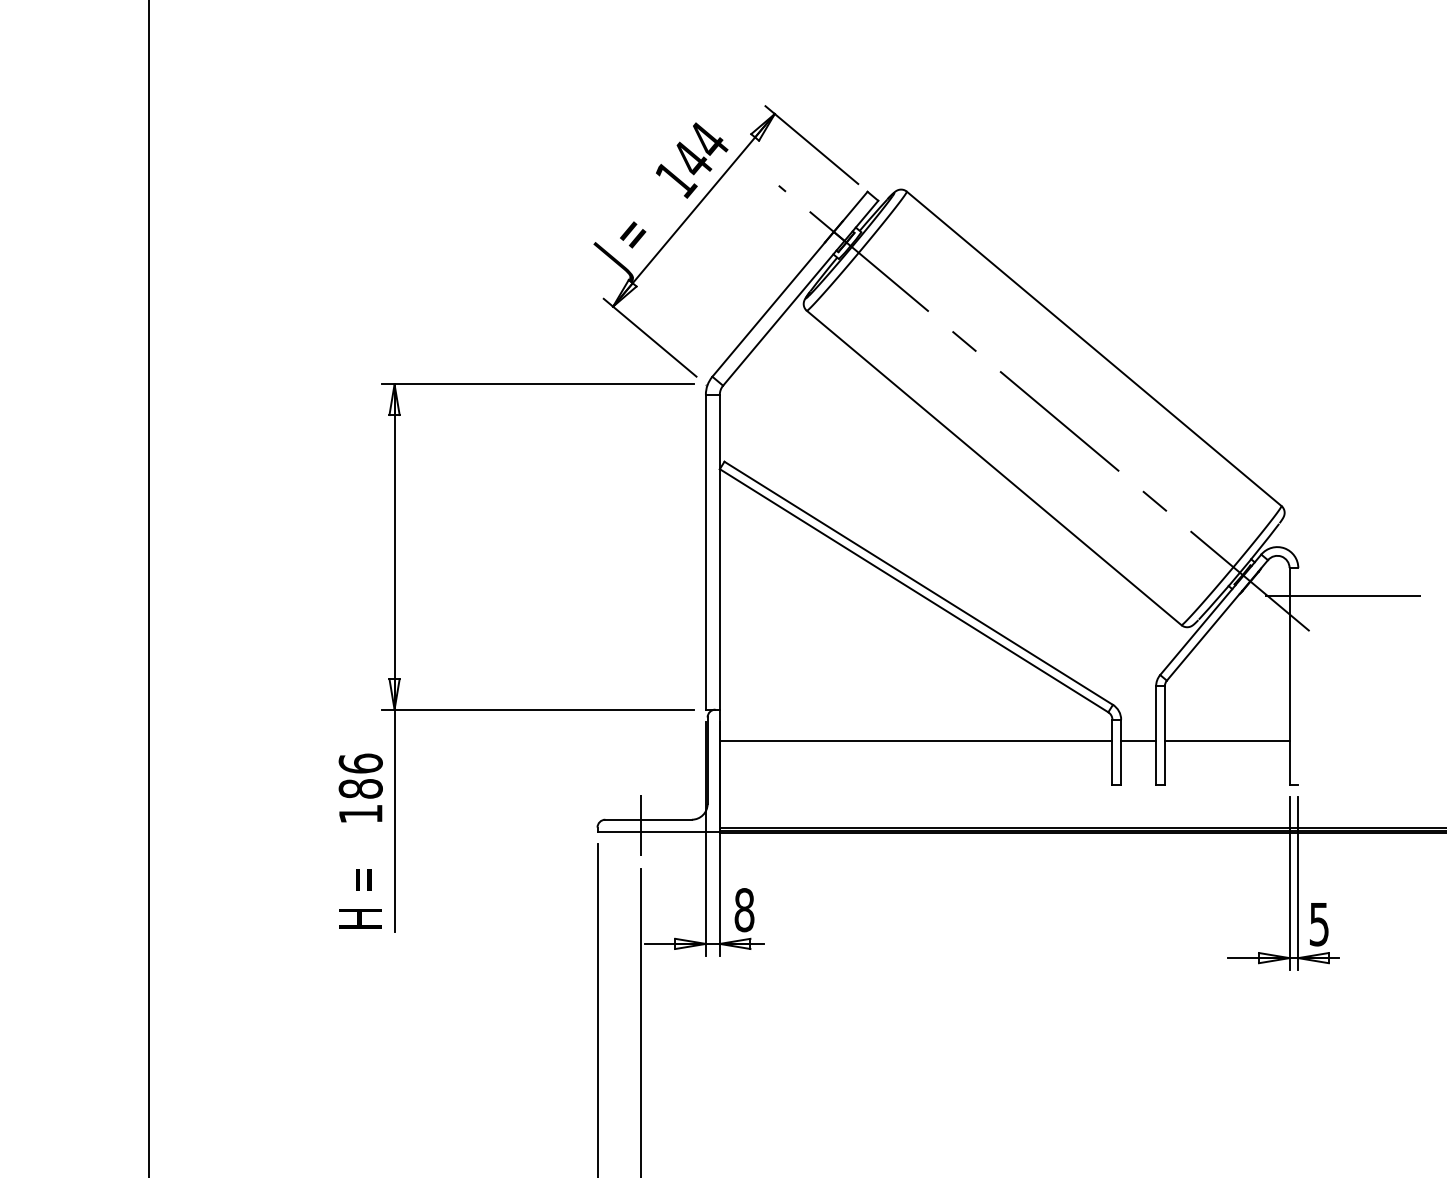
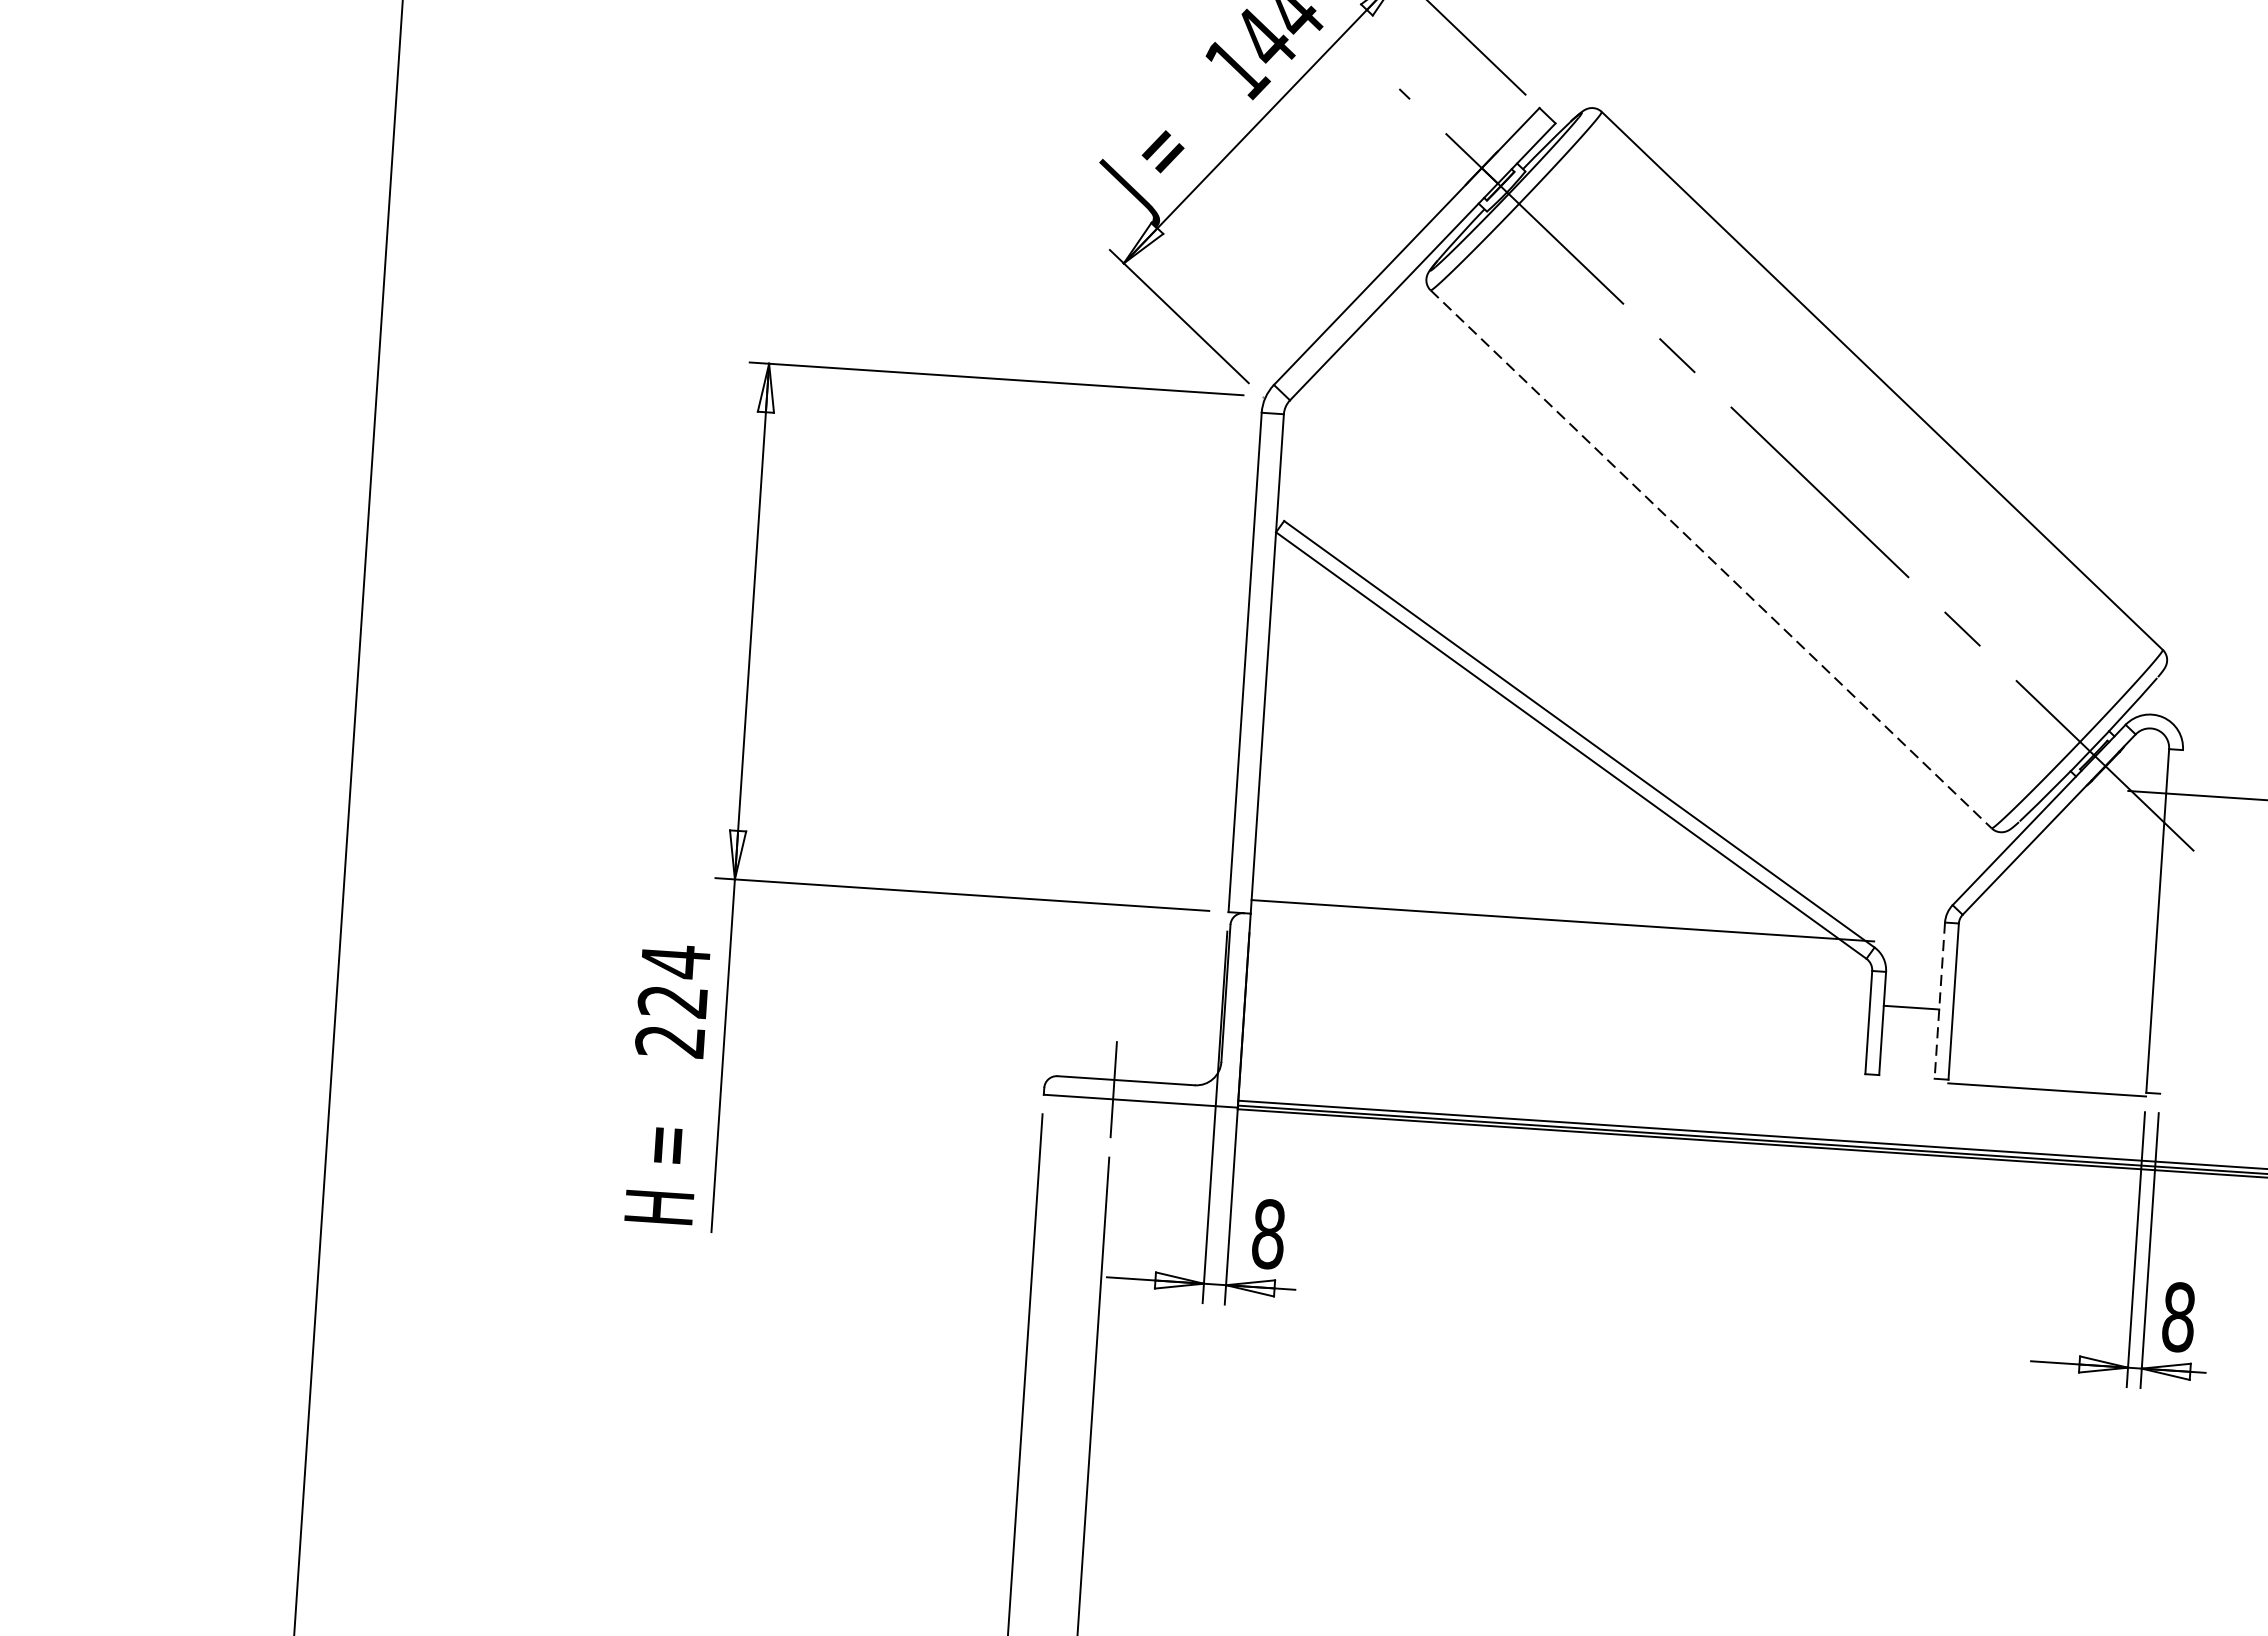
line: (994, 468) -> (1711, 560), solid -> dashed
line: (1156, 736) -> (1940, 1002), solid -> dashed
line: (915, 741) -> (1561, 921), moved
line: (1226, 741) -> (2045, 1090), moved
text: (360, 788) -> (672, 1000), 186 -> 224
text: (1319, 924) -> (2179, 1317), 5 -> 8

